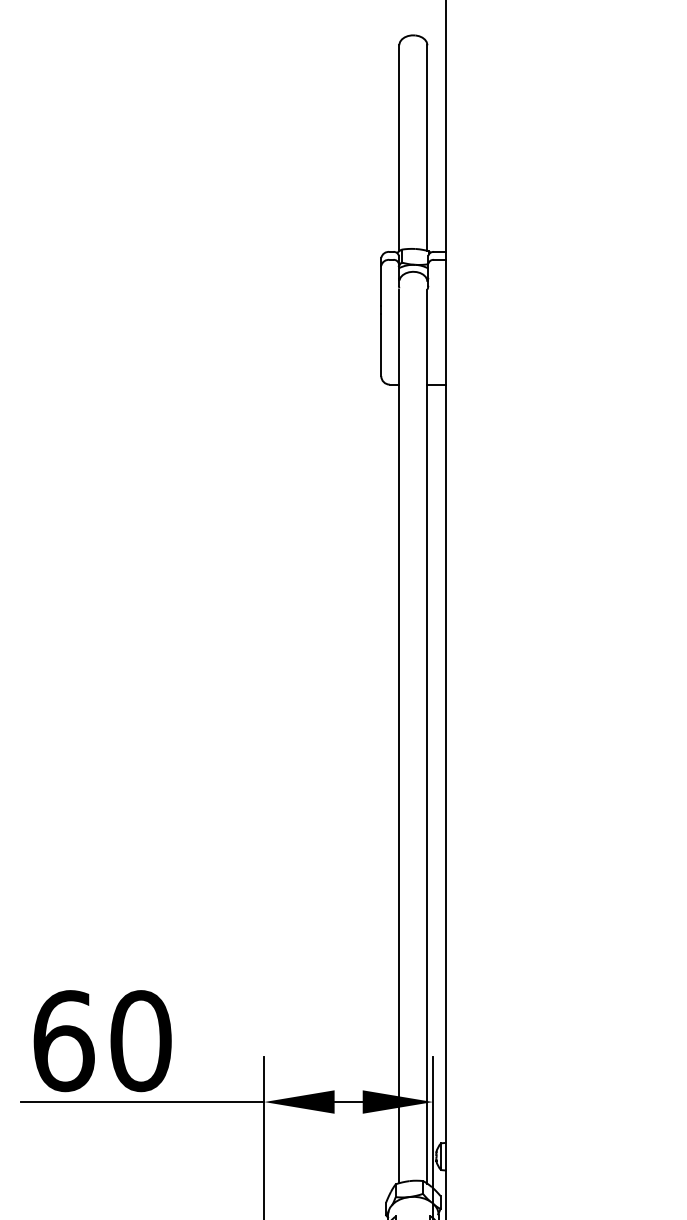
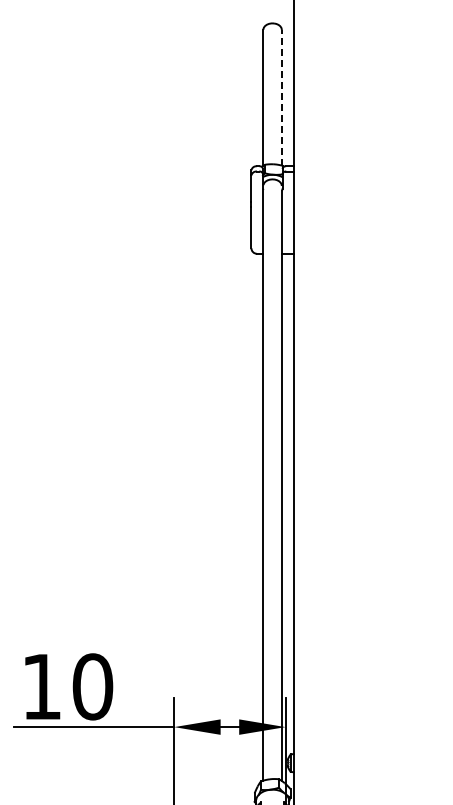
line: (426, 147) -> (281, 97), solid -> dashed
text: (64, 1040) -> (42, 686), 60 -> 10

